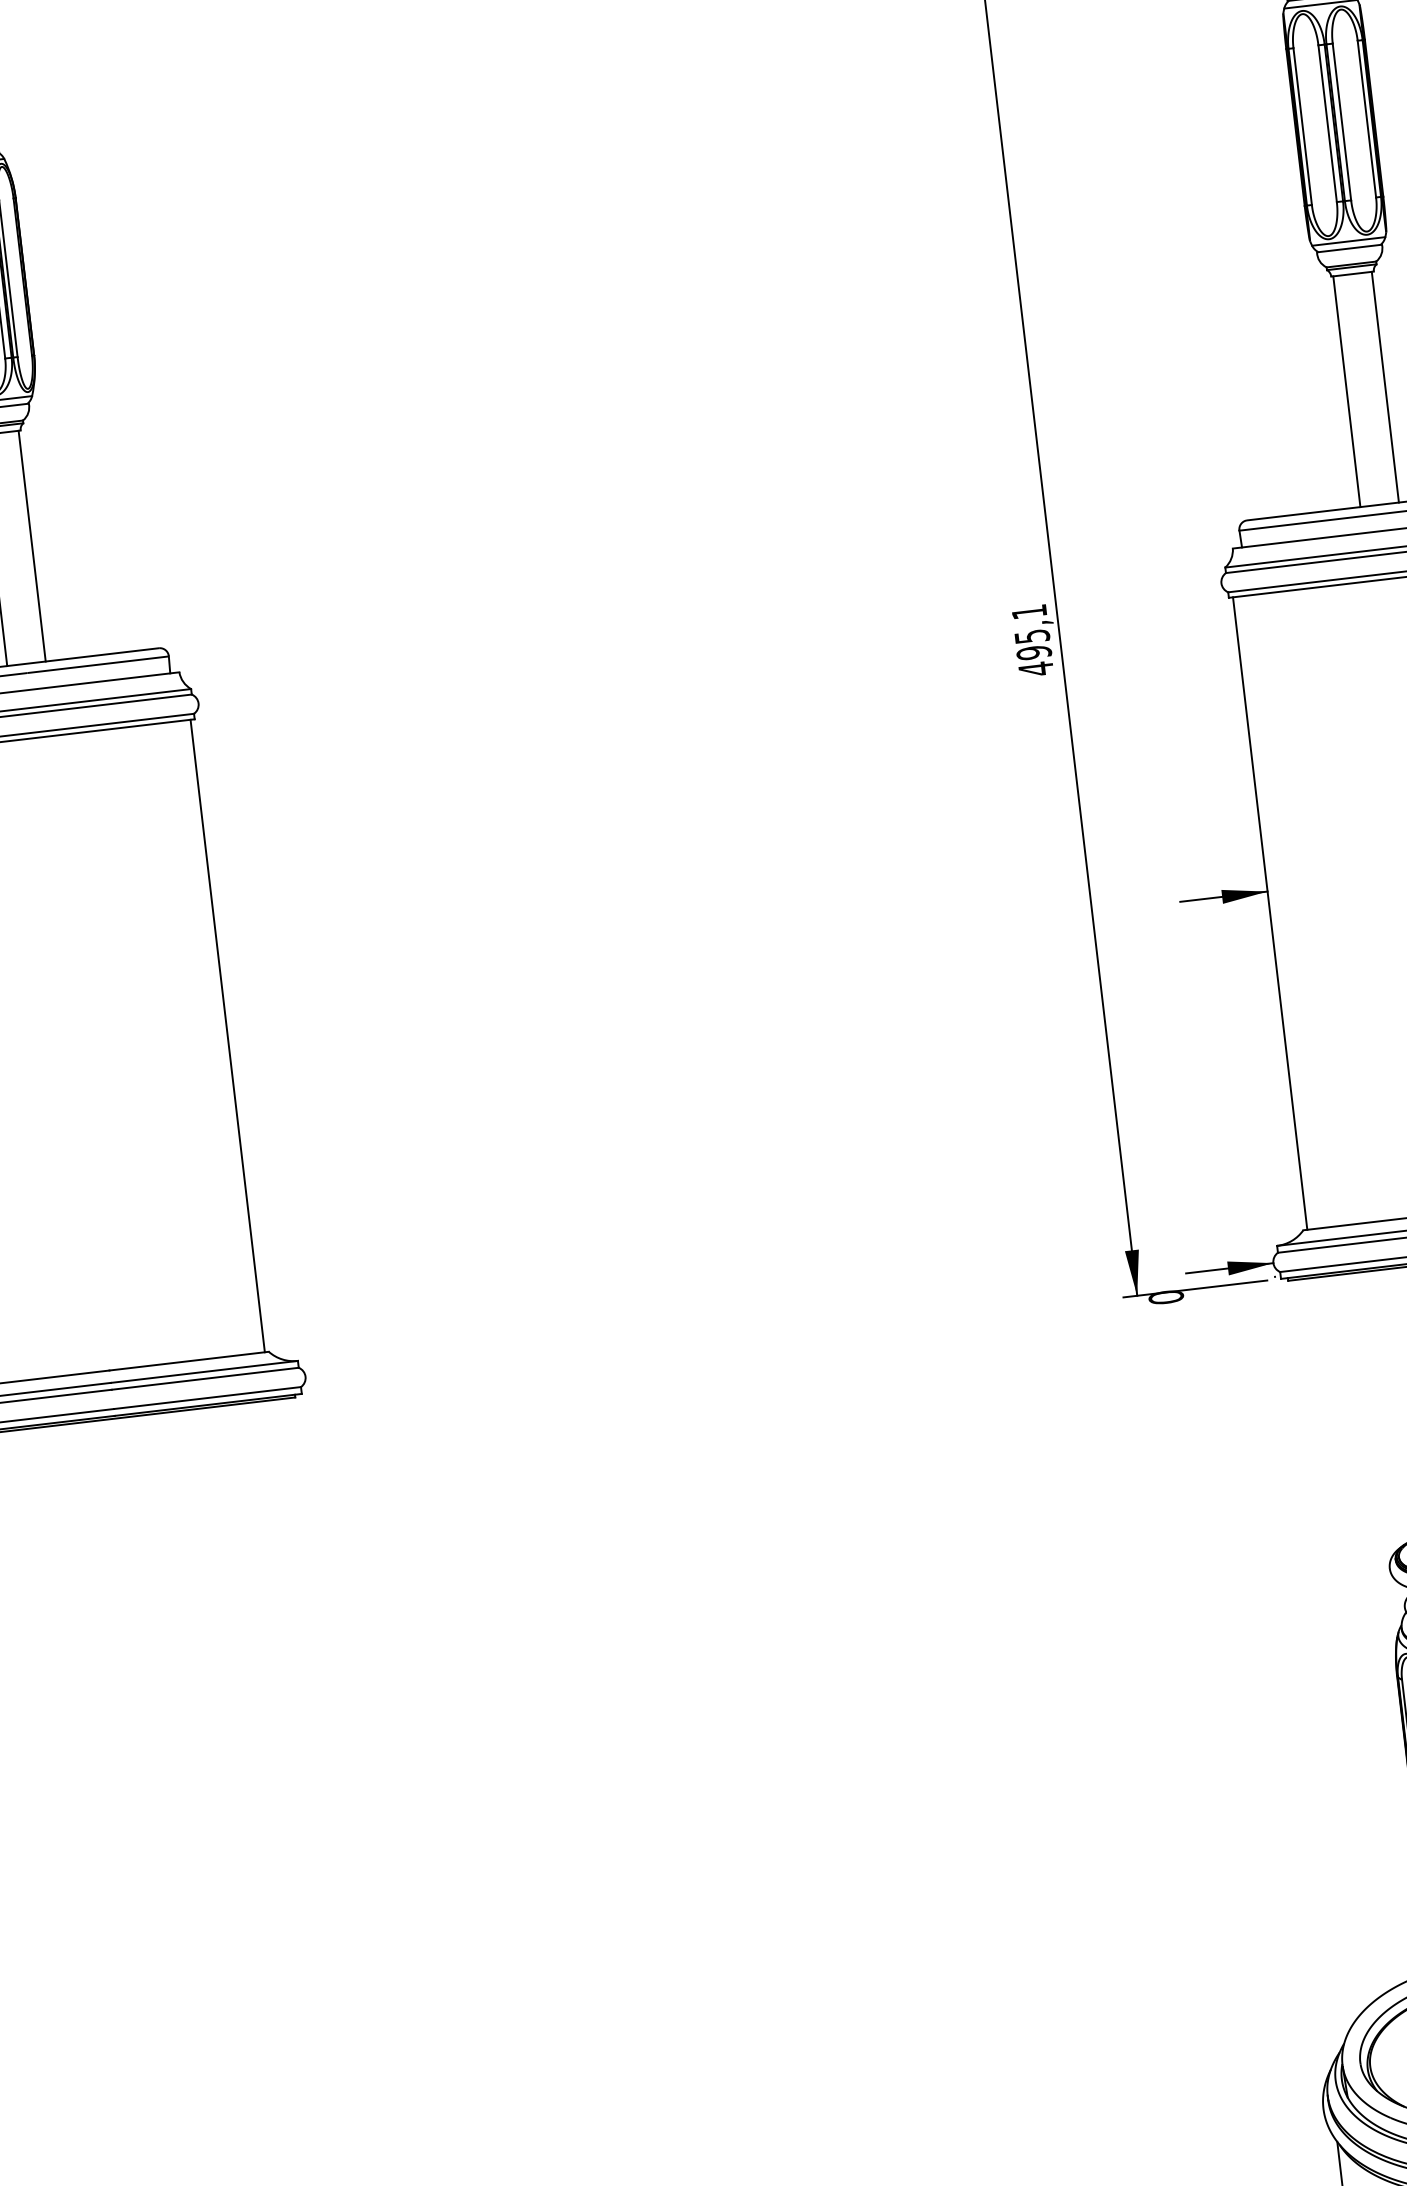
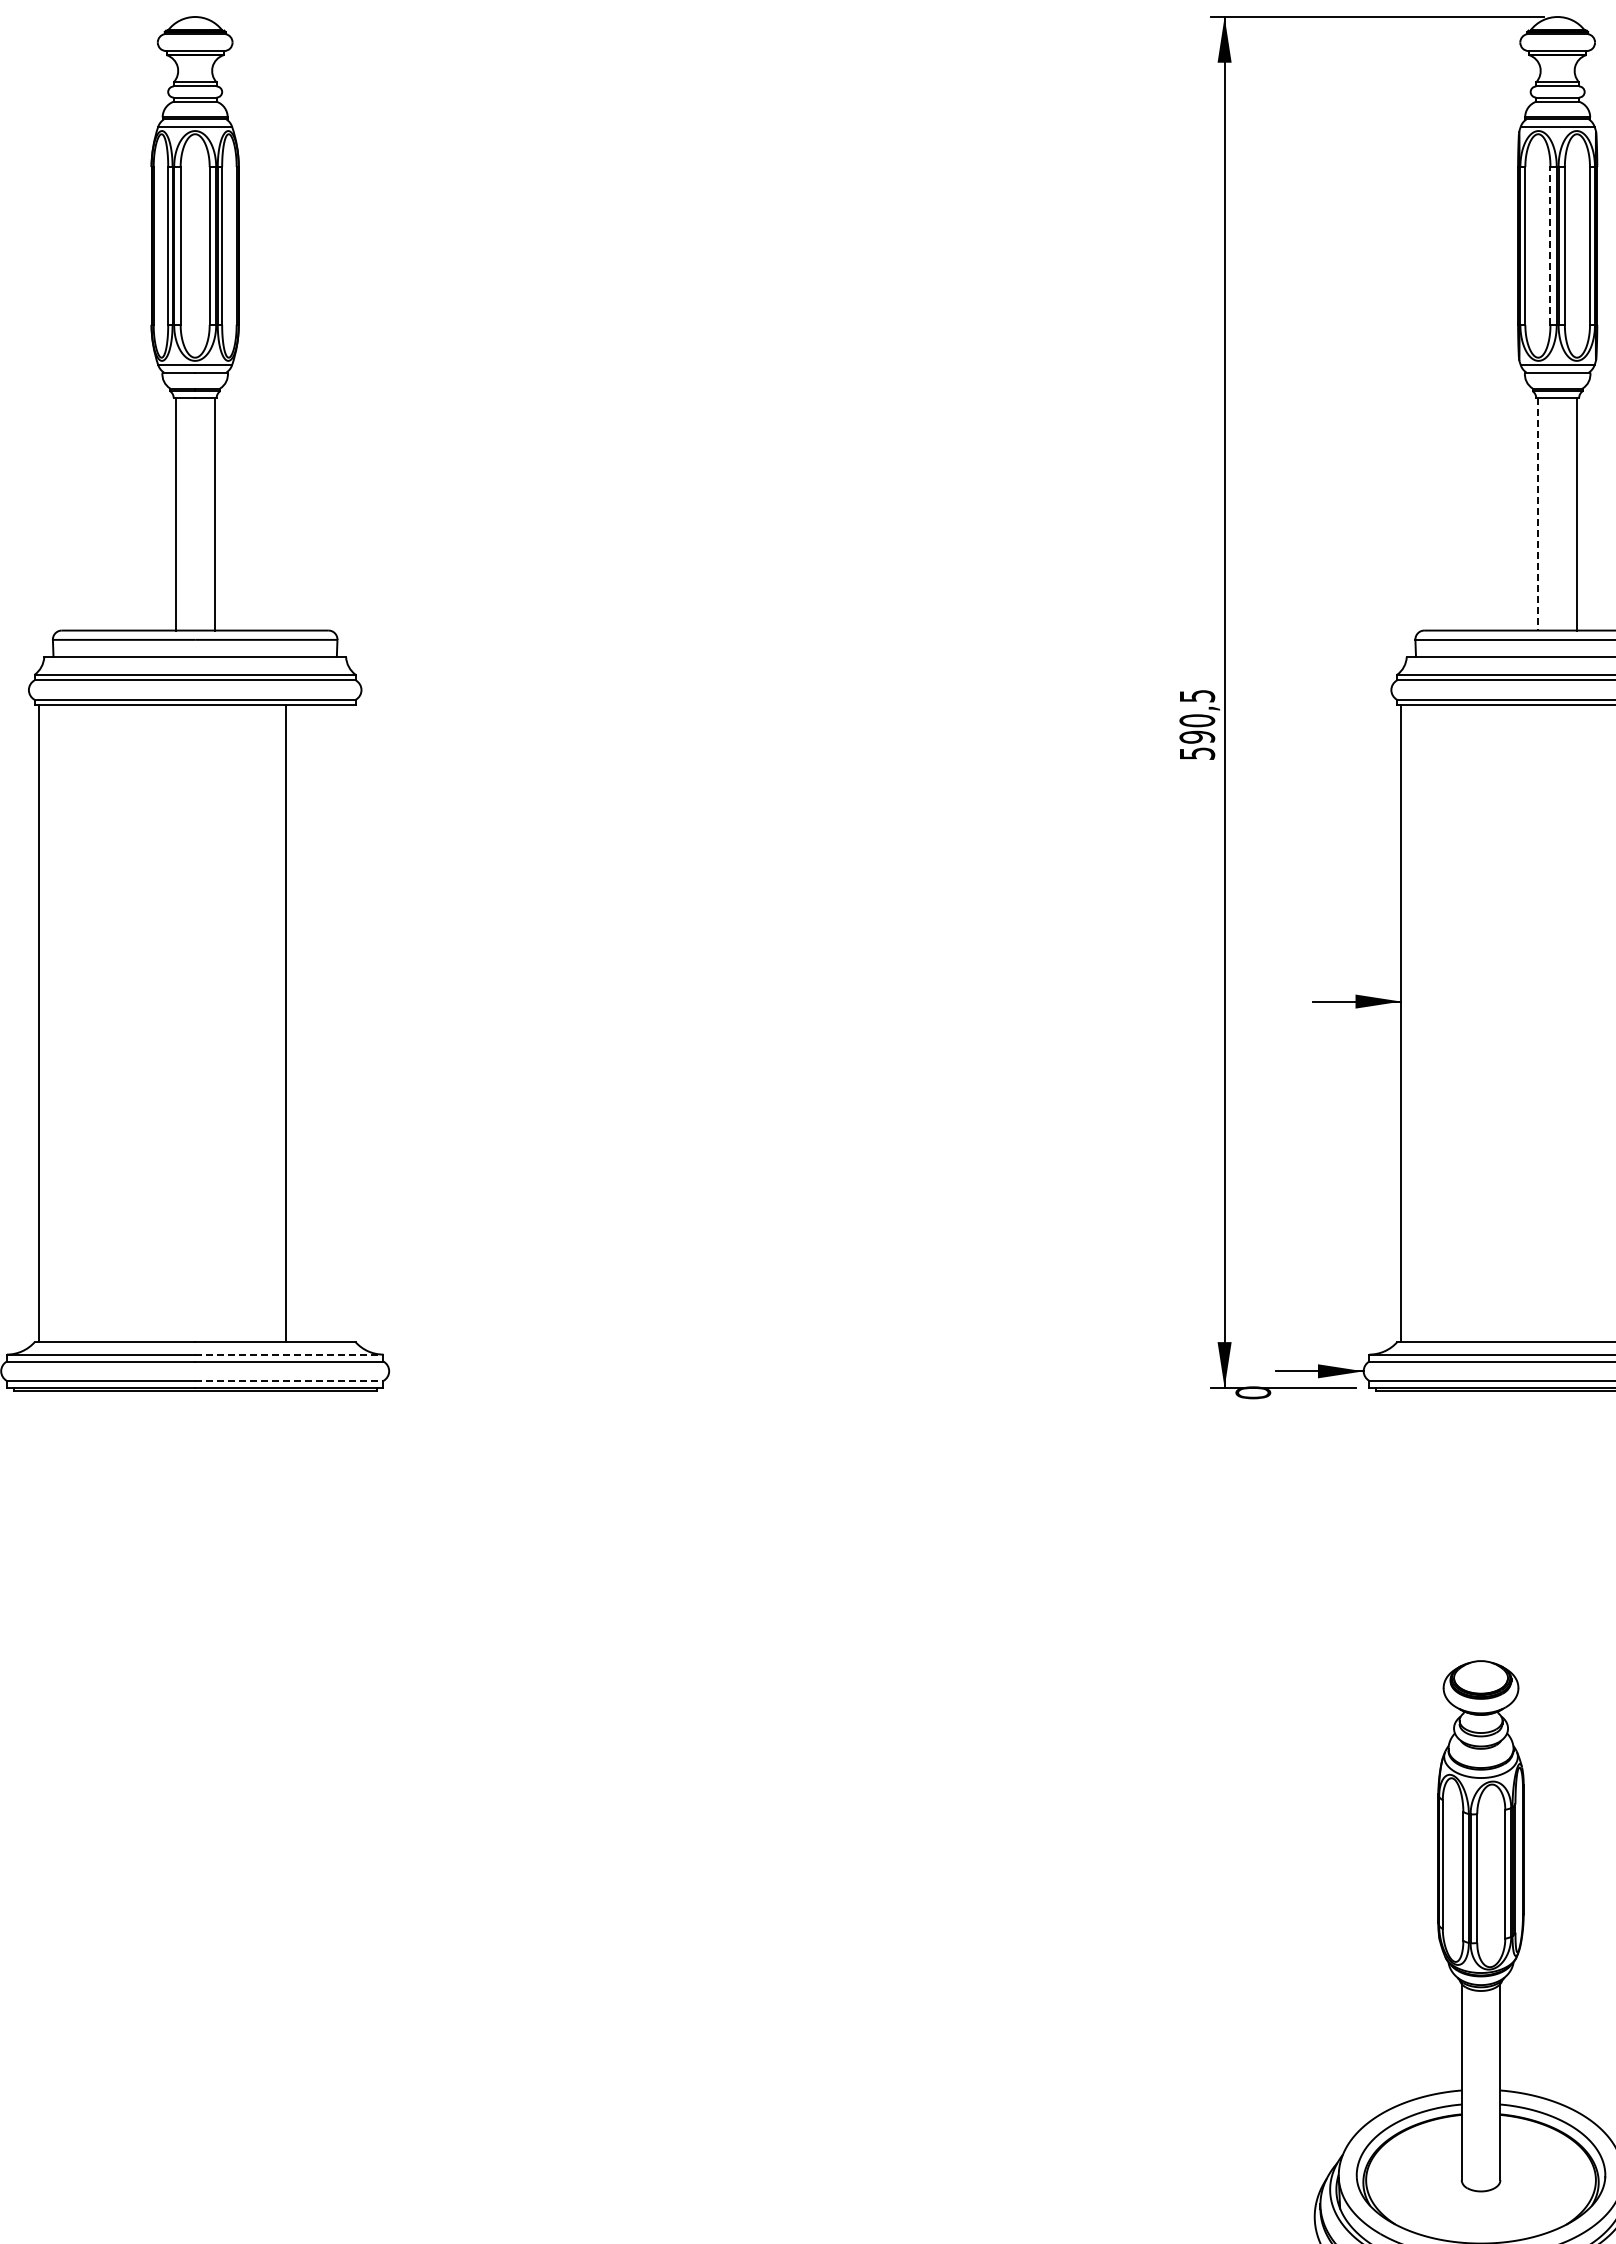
line: (1327, 123) -> (1550, 245), solid -> dashed
line: (1347, 391) -> (1538, 514), solid -> dashed
text: (1033, 641) -> (1197, 725), 495,1 -> 590,5
line: (227, 1035) -> (285, 1023), moved
line: (204, 1371) -> (289, 1354), solid -> dashed
line: (207, 1397) -> (289, 1380), solid -> dashed

